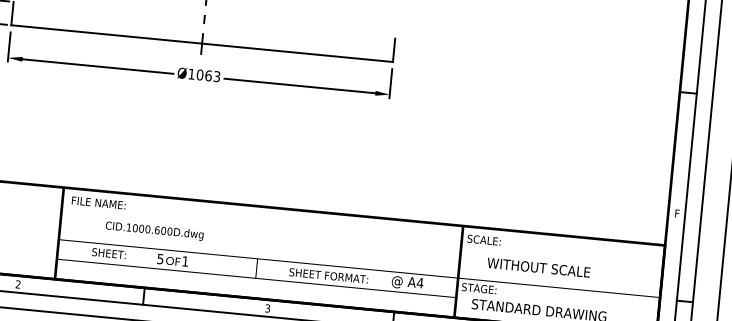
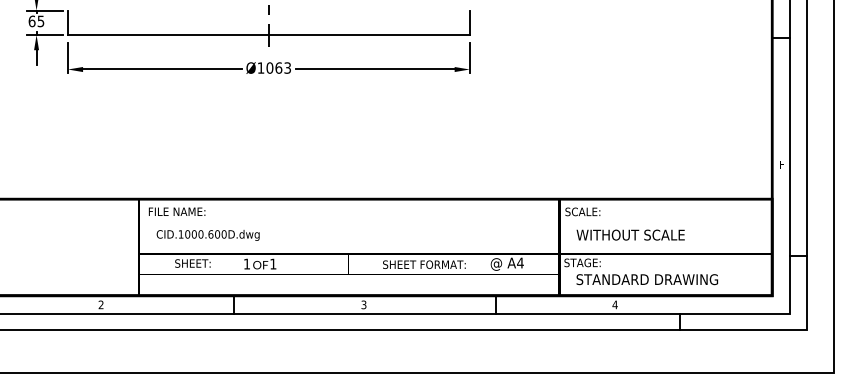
text: (154, 231) -> (207, 235), moved
text: (160, 258) -> (246, 263), 5 -> 1
text: (538, 267) -> (630, 234), moved

